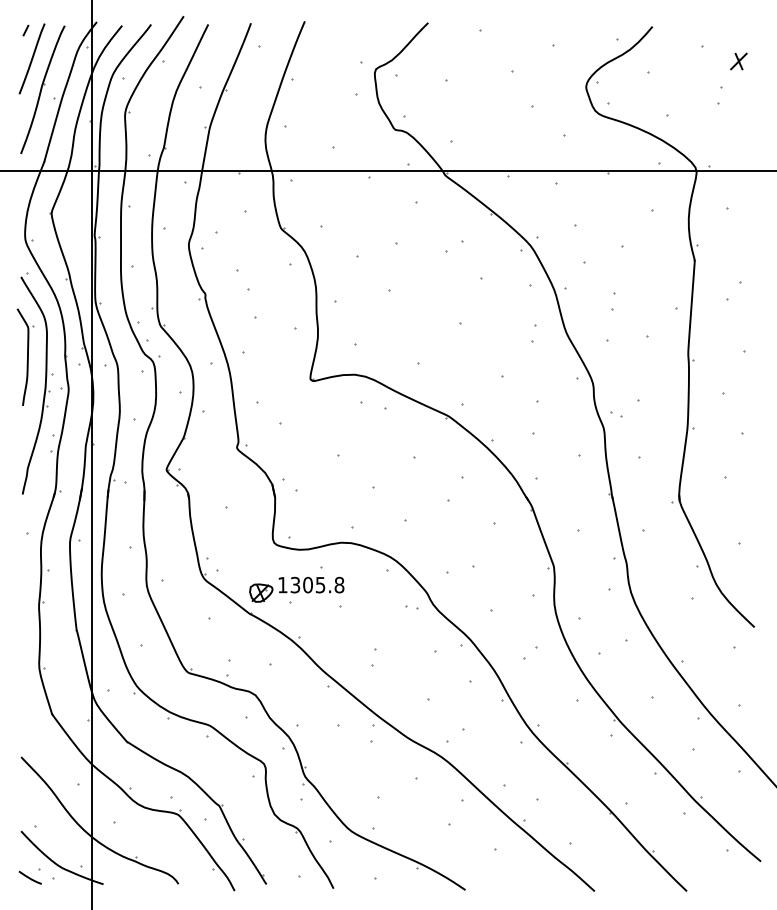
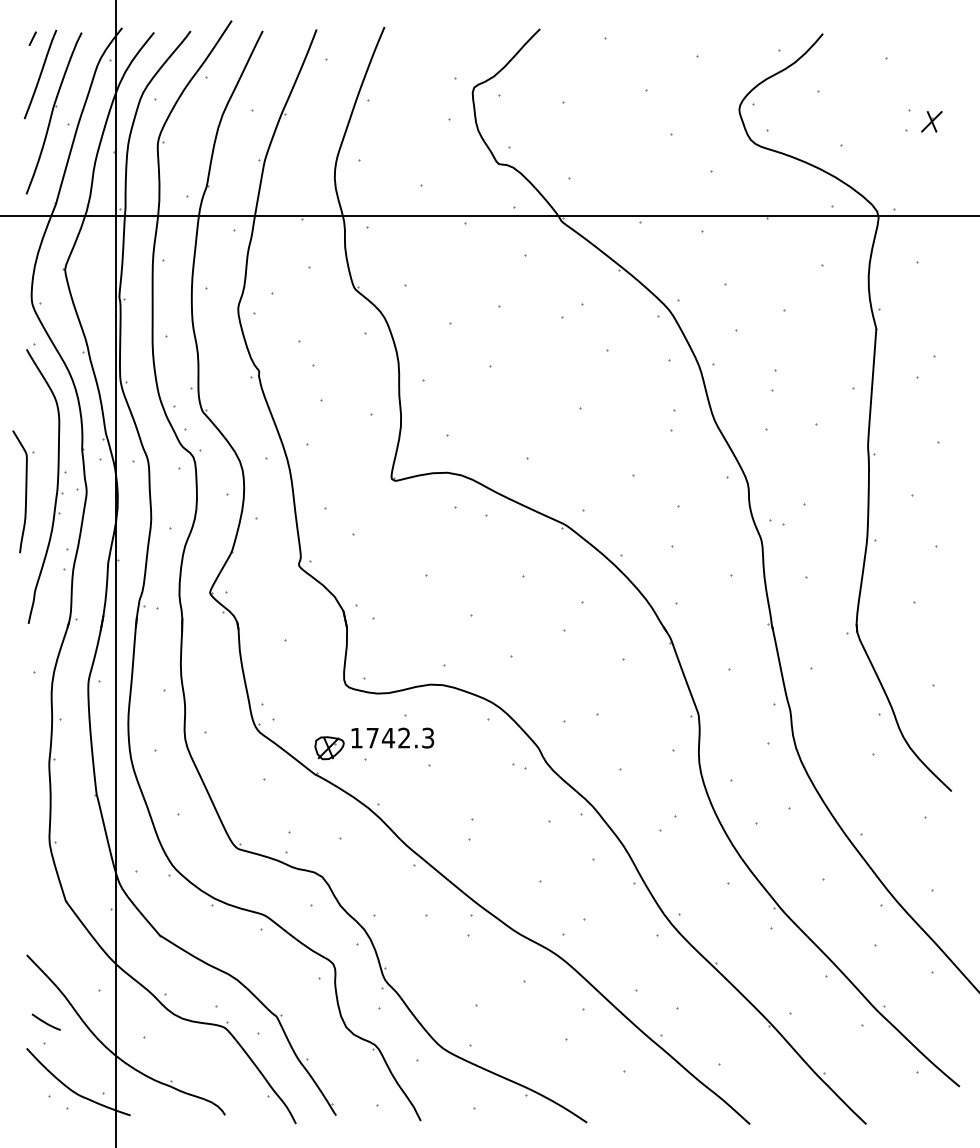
part: (738, 61) -> (931, 121), moved
part: (25, 357) -> (23, 491), moved
text: (317, 584) -> (400, 737), 1305.8 -> 1742.3
line: (29, 877) -> (45, 1021), moved

